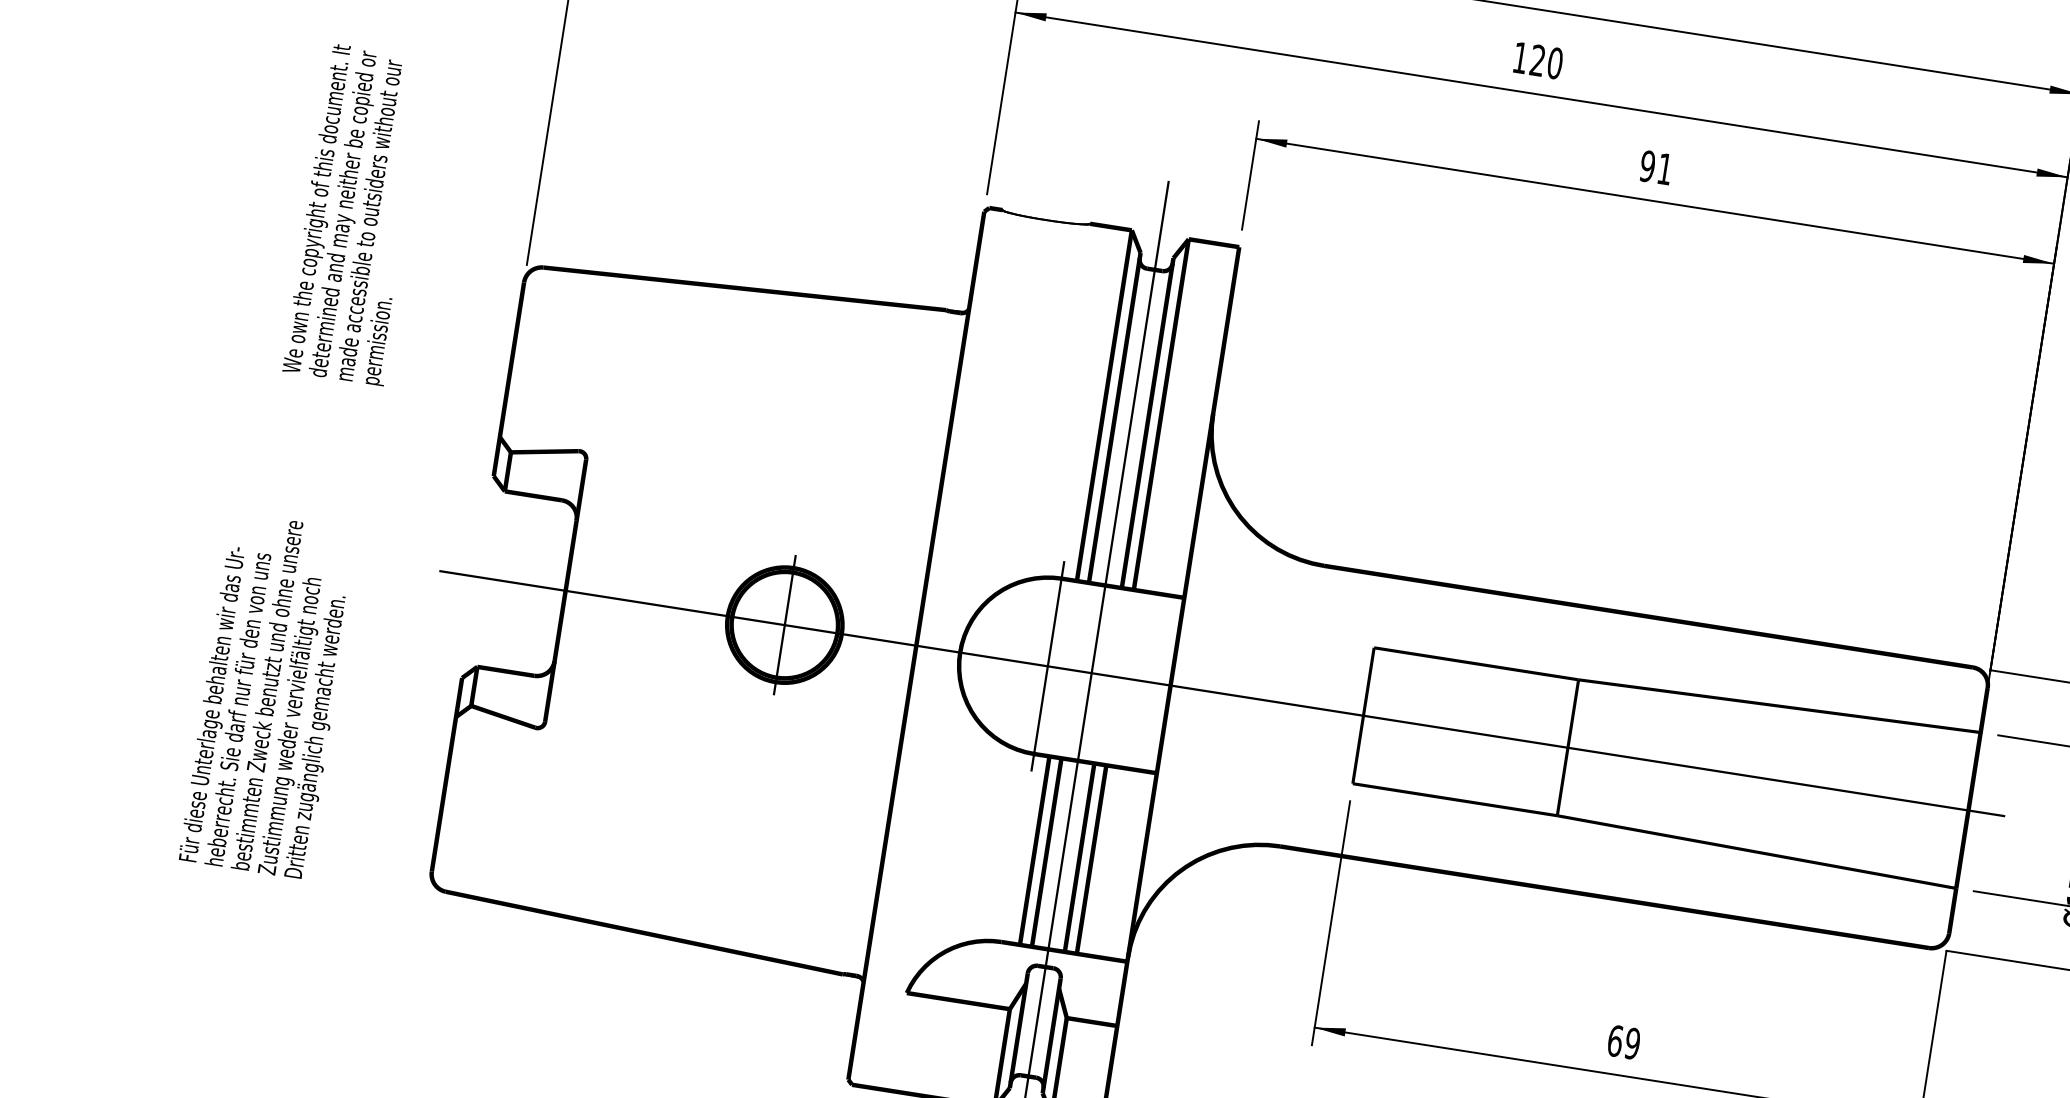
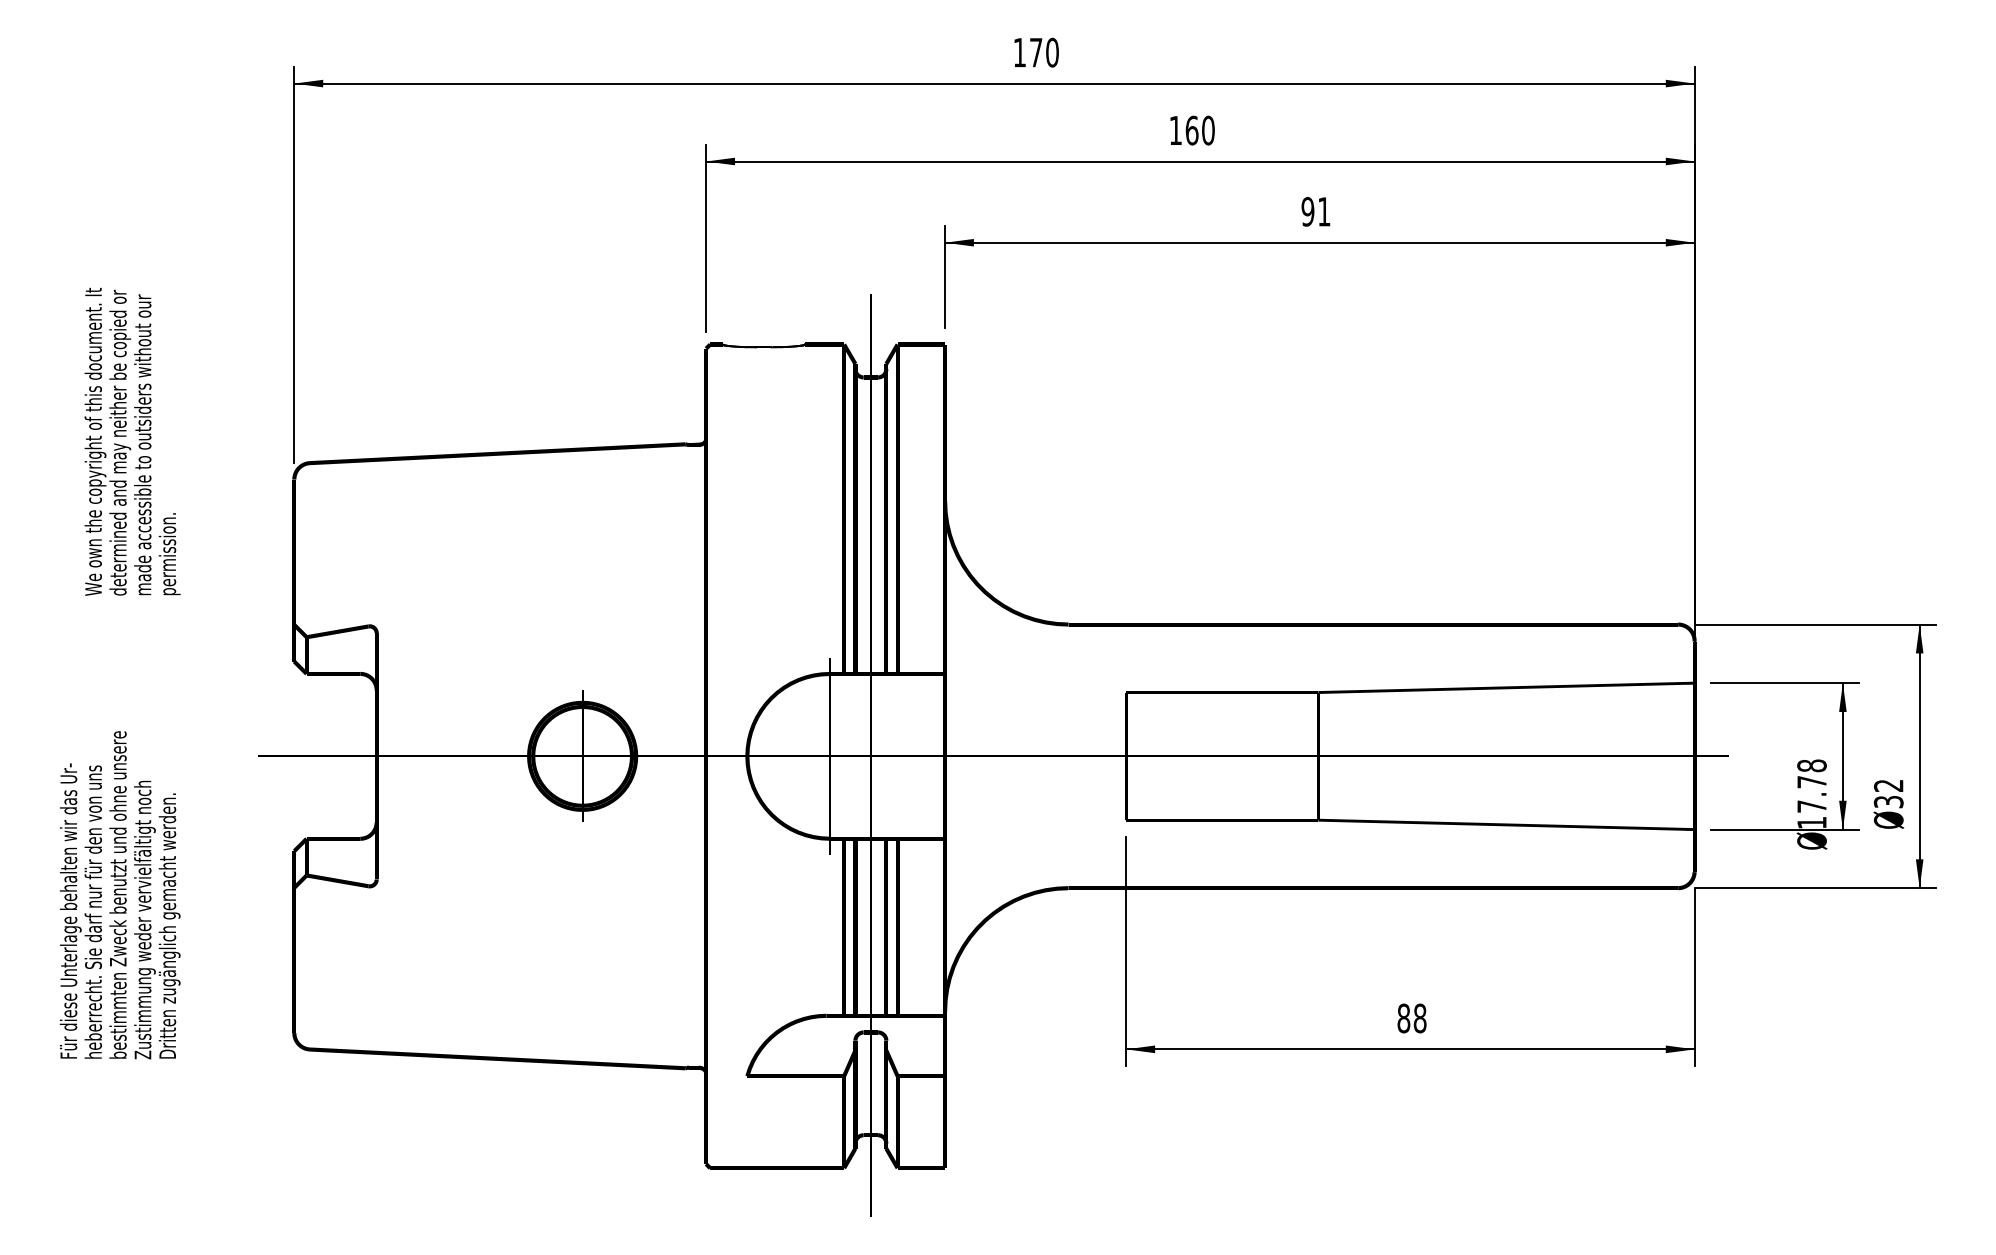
text: (1537, 60) -> (1191, 130), 120 -> 160
text: (1623, 1042) -> (1411, 1018), 69 -> 88

